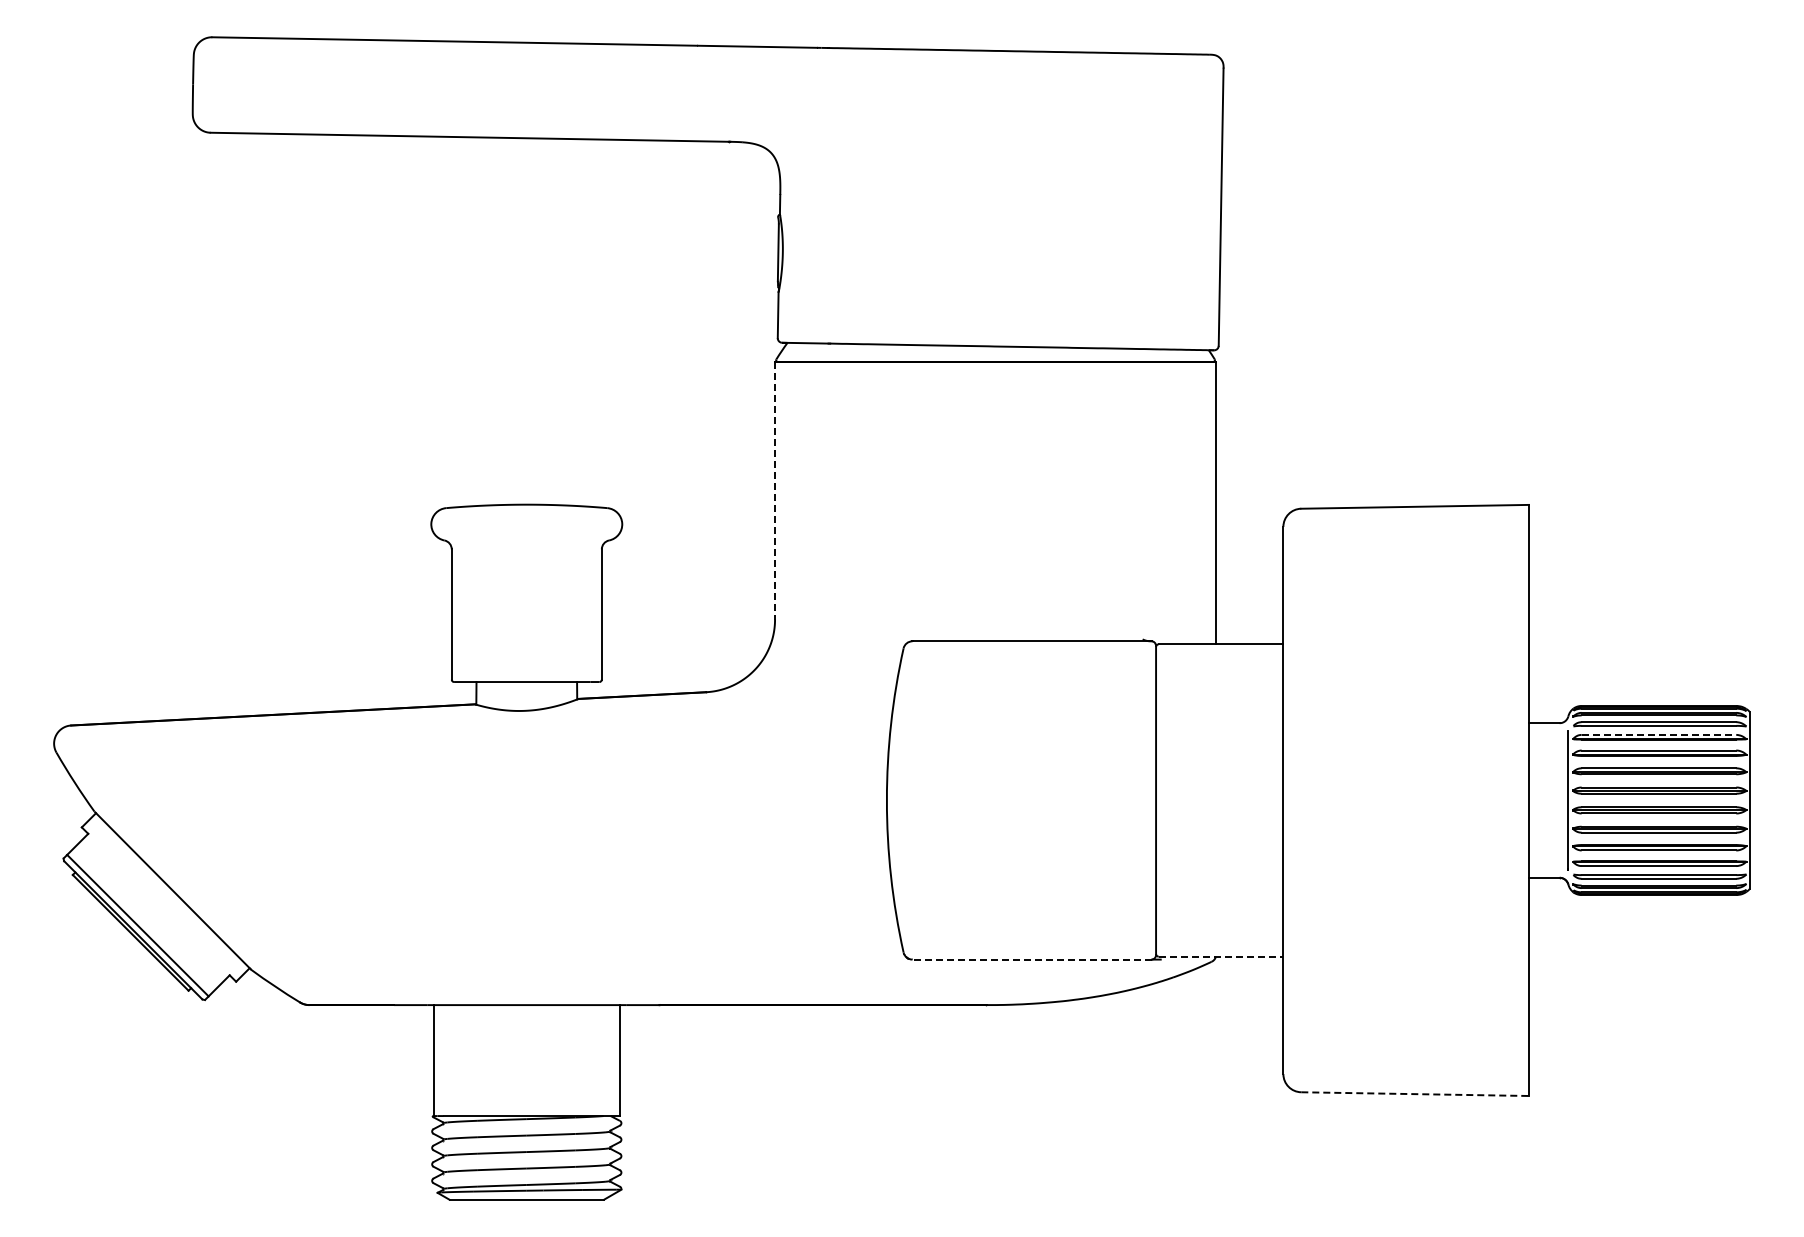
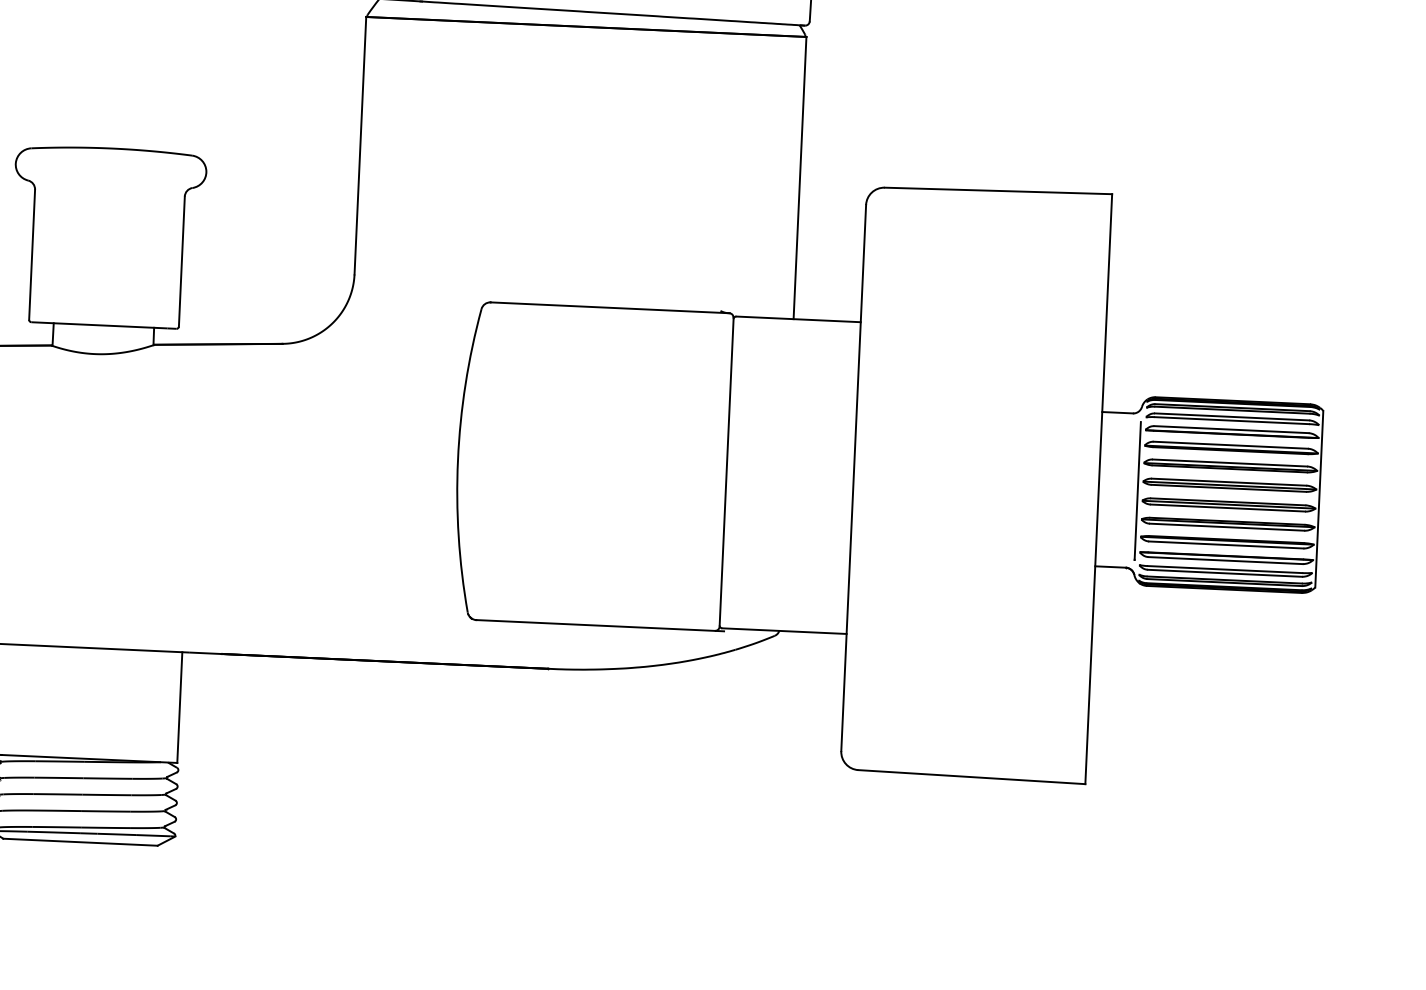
line: (775, 491) -> (360, 146), dashed -> solid
line: (1659, 734) -> (1232, 429), dashed -> solid
line: (1221, 956) -> (784, 630), dashed -> solid
line: (1031, 959) -> (595, 625), dashed -> solid
line: (1415, 1094) -> (972, 777), dashed -> solid

